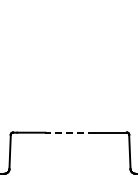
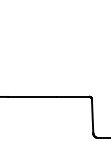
line: (69, 132) -> (32, 96), dashed -> solid

